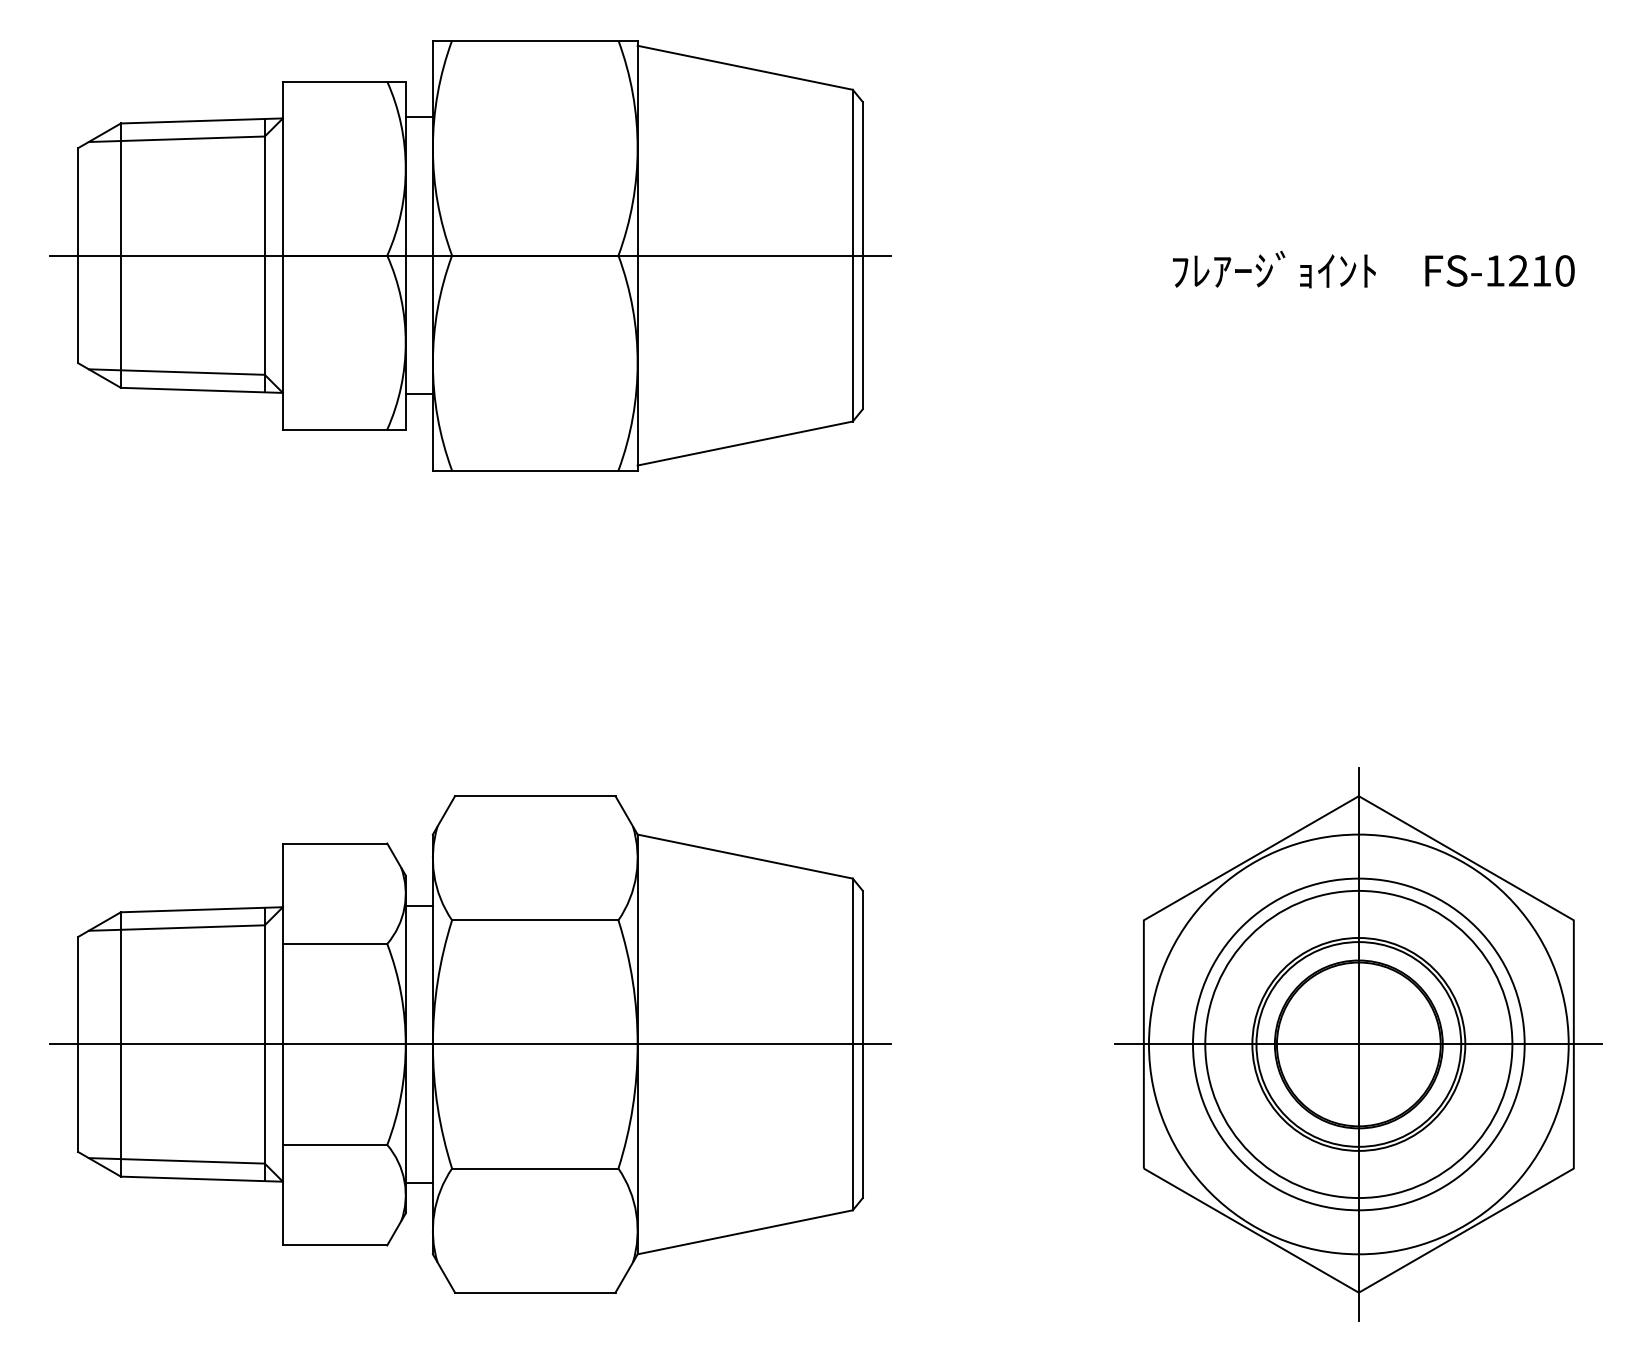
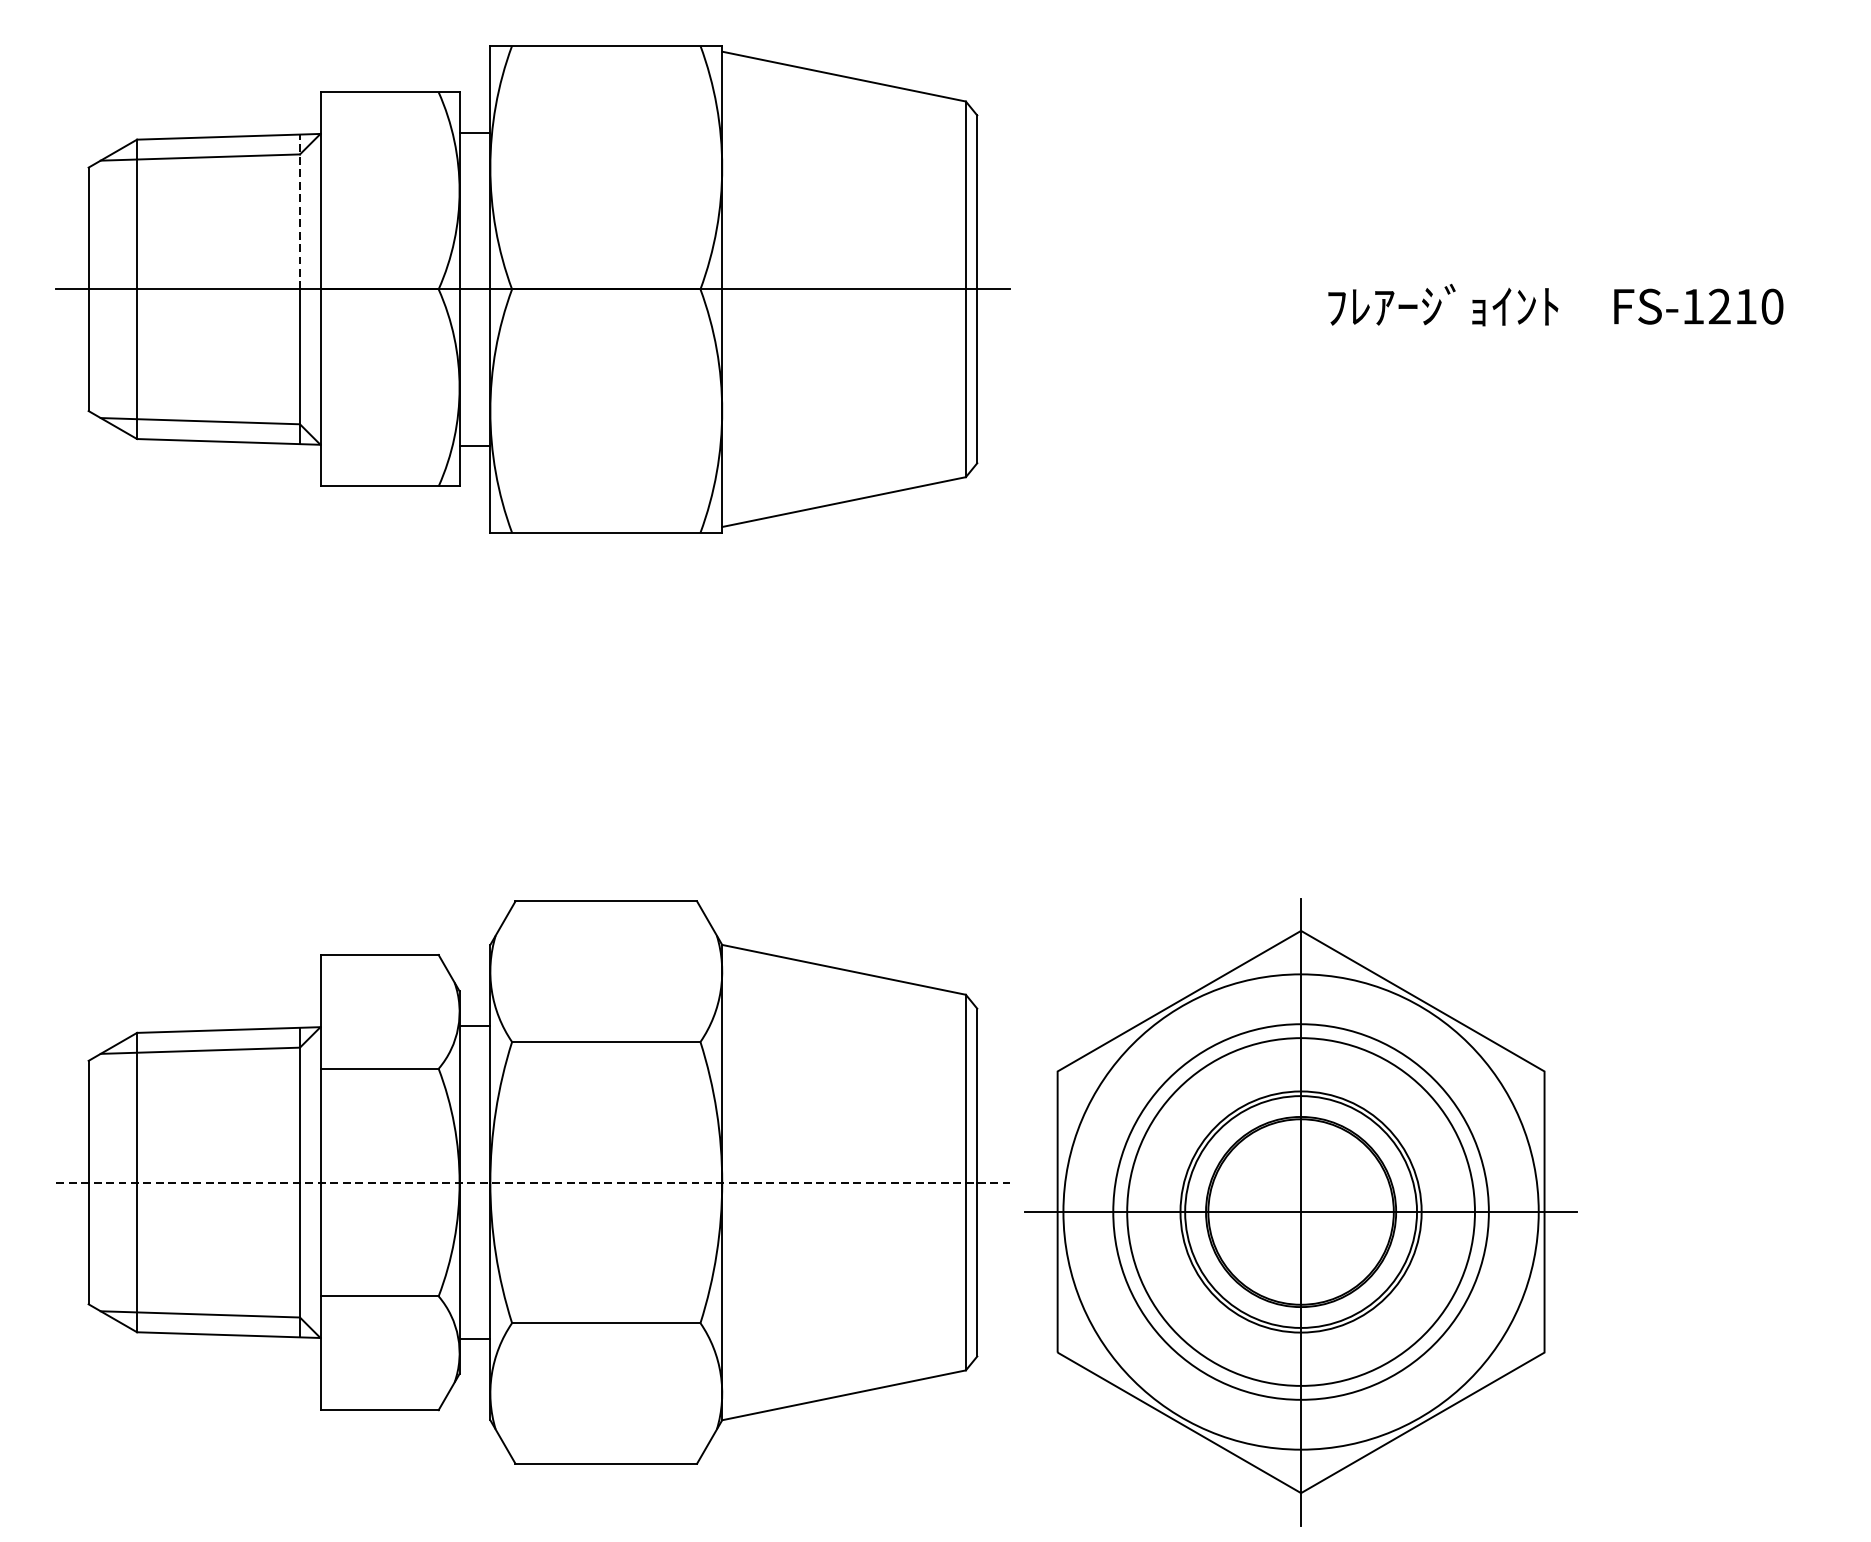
line: (264, 186) -> (299, 211), solid -> dashed
line: (470, 1044) -> (532, 1182), solid -> dashed
part: (1358, 1044) -> (1300, 1212), moved

